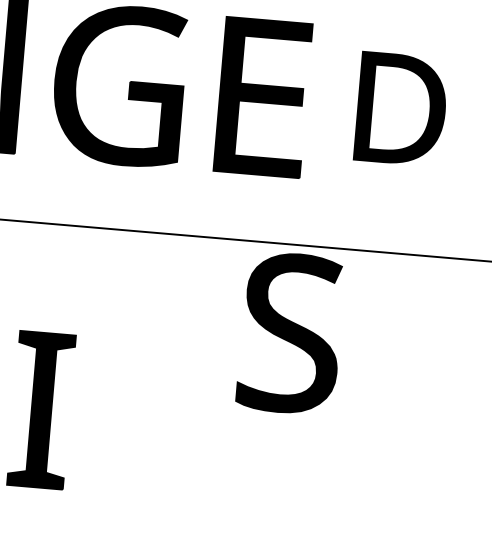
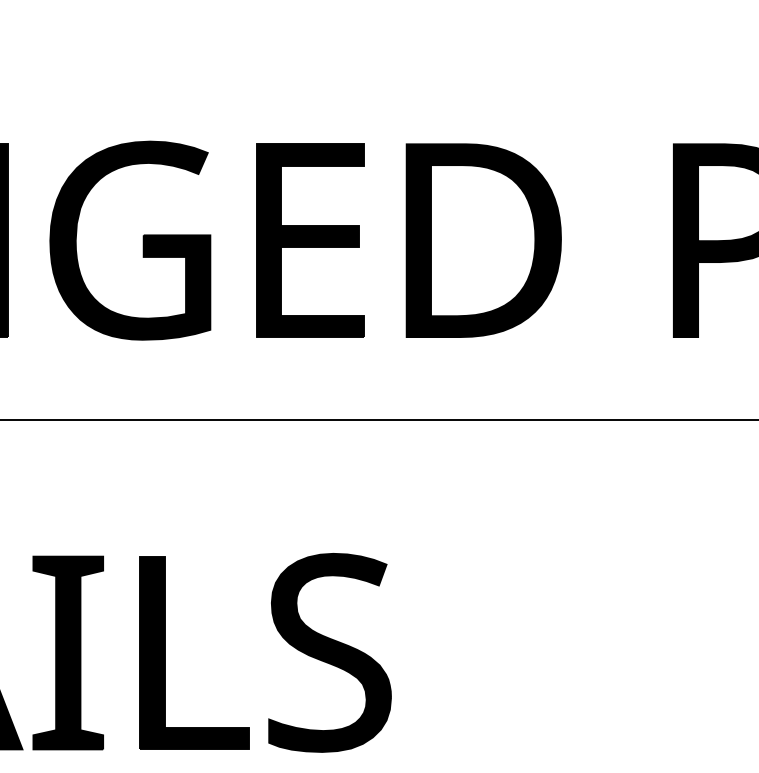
part: (401, 109) -> (483, 240), size x1.43
part: (290, 333) -> (329, 652), moved
part: (119, 416) -> (165, 652), added

